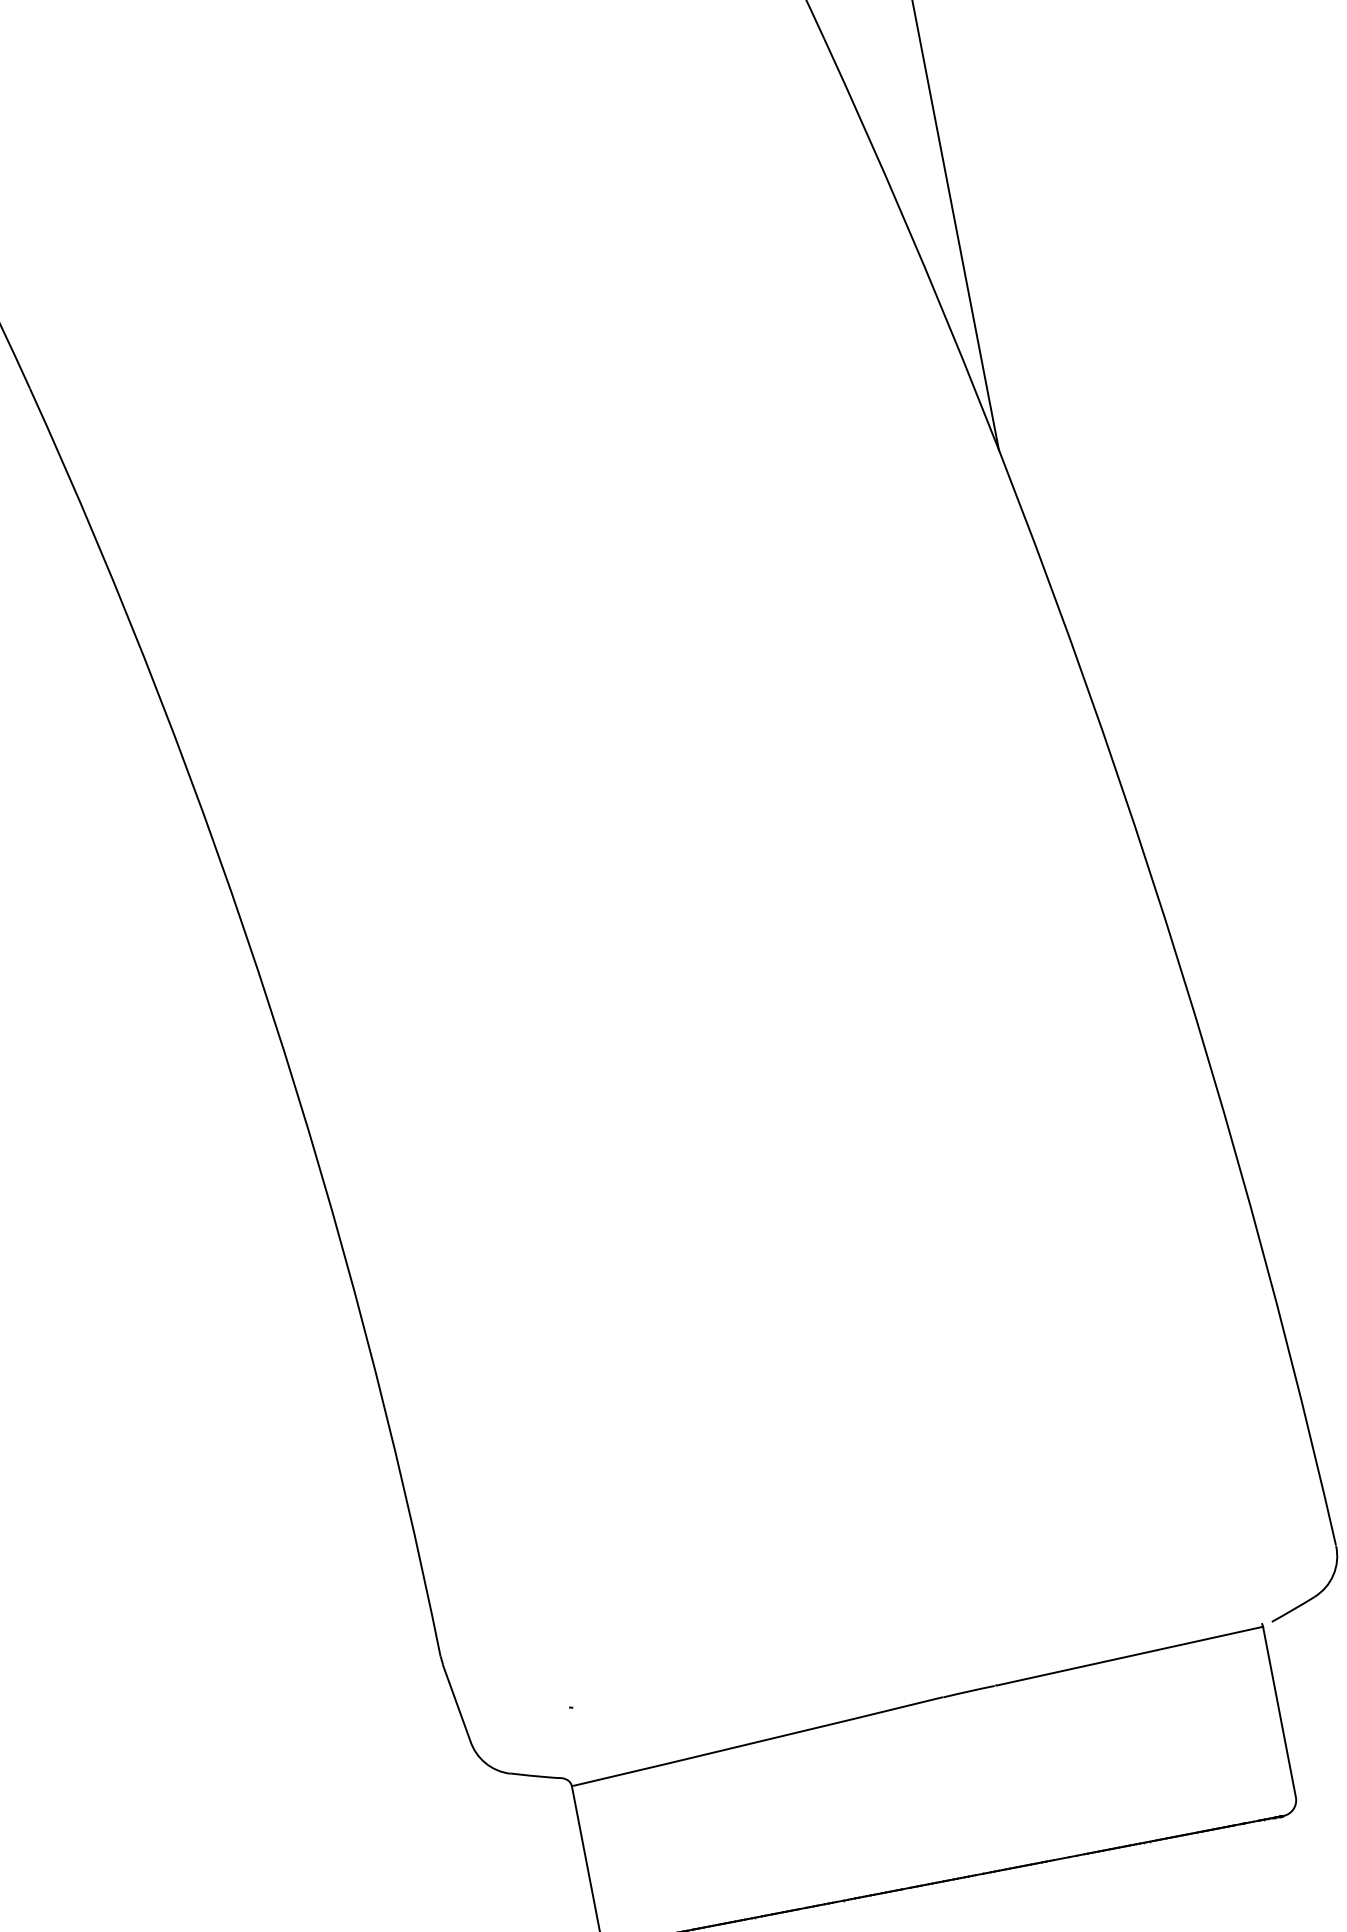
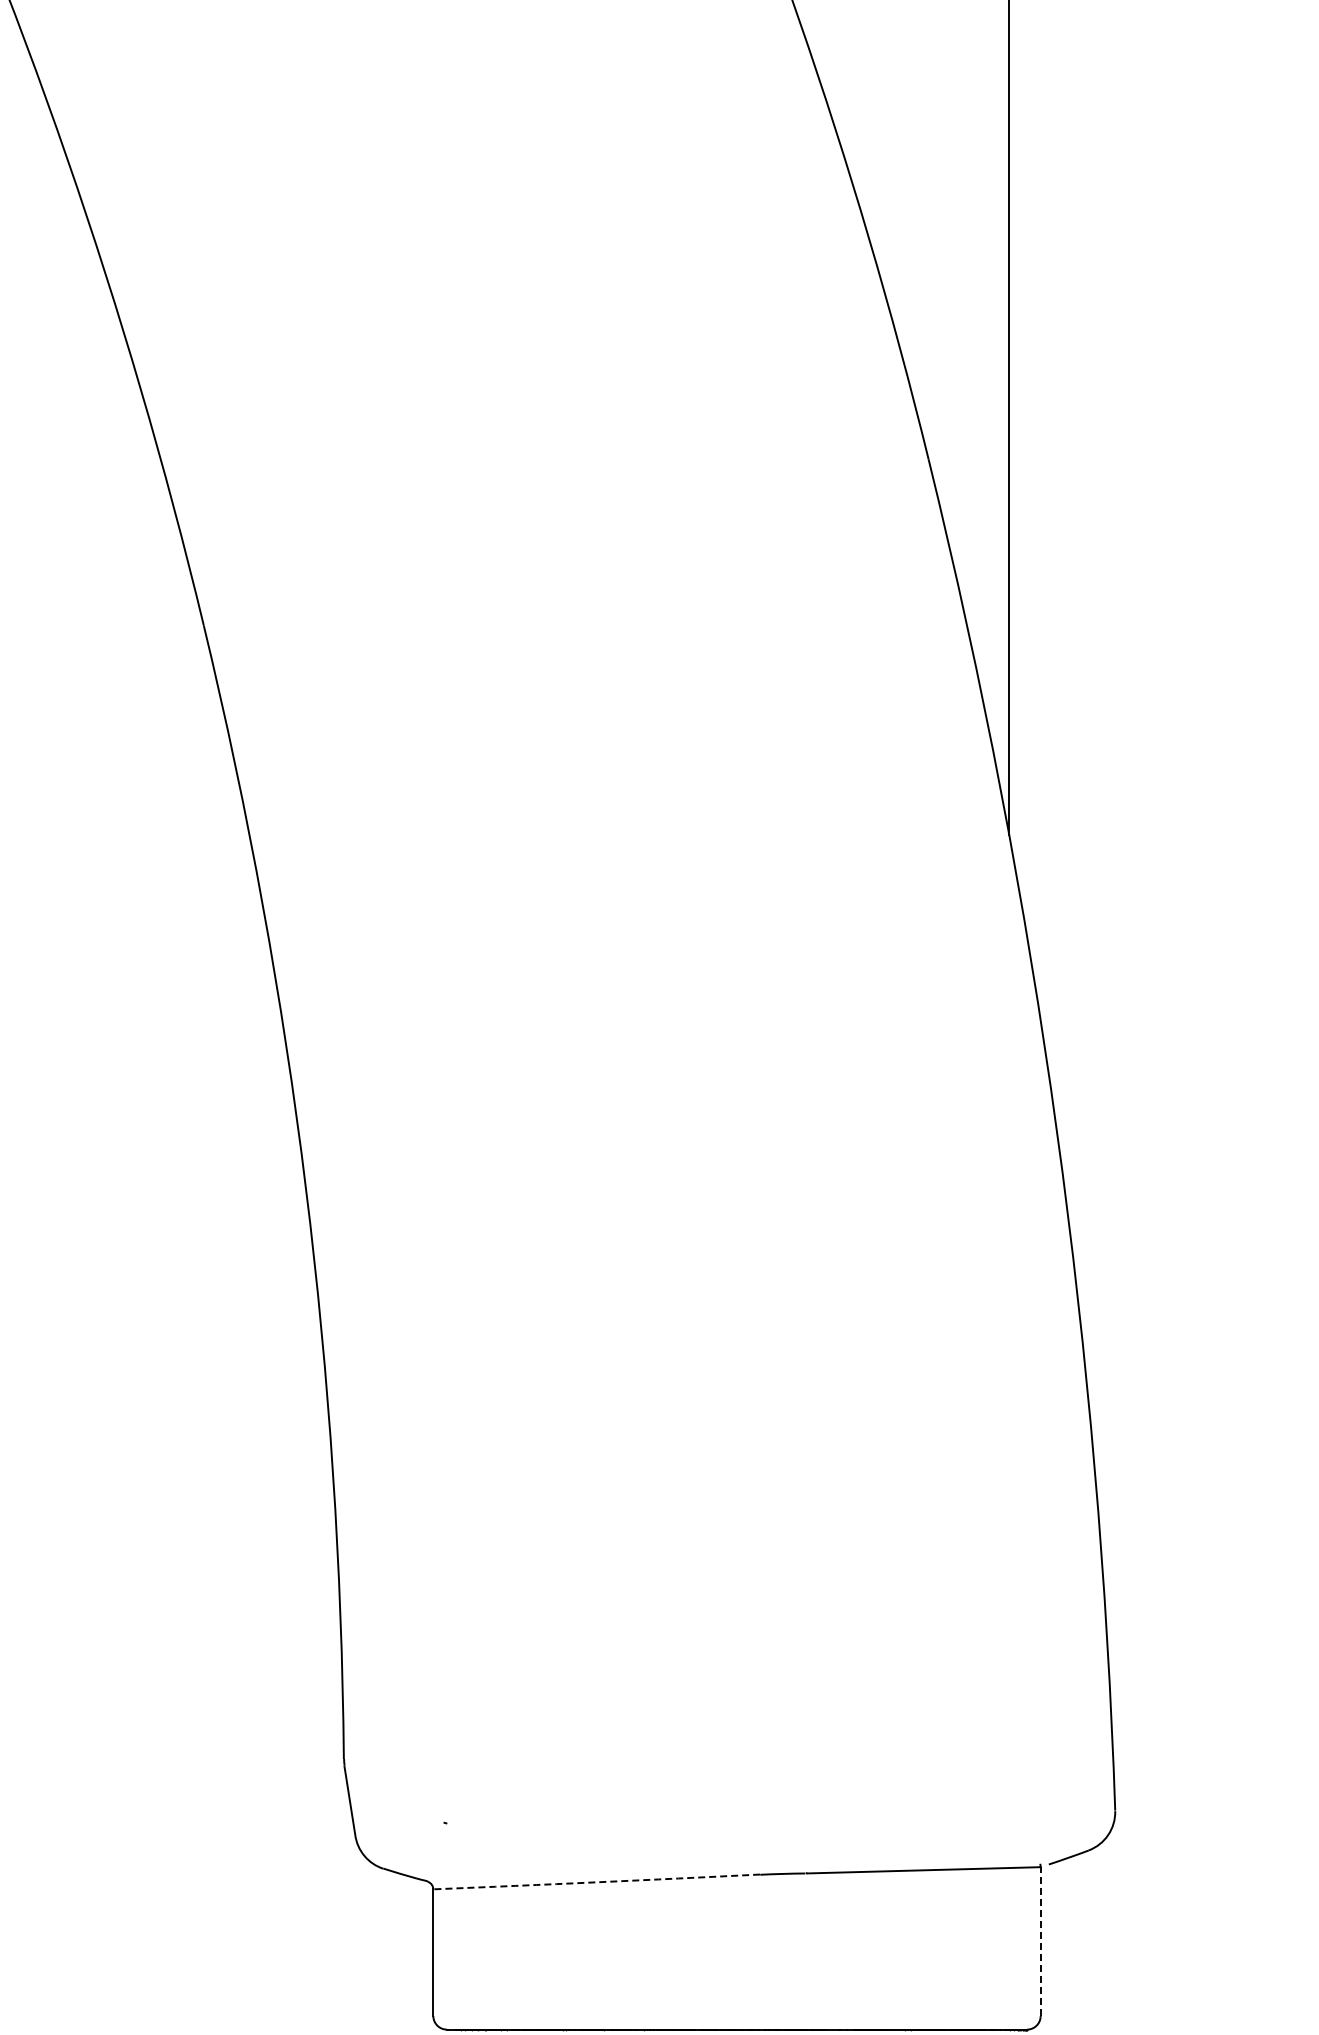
line: (1279, 1712) -> (1040, 1941), solid -> dashed
arc: (758, 1742) -> (597, 1882), solid -> dashed

